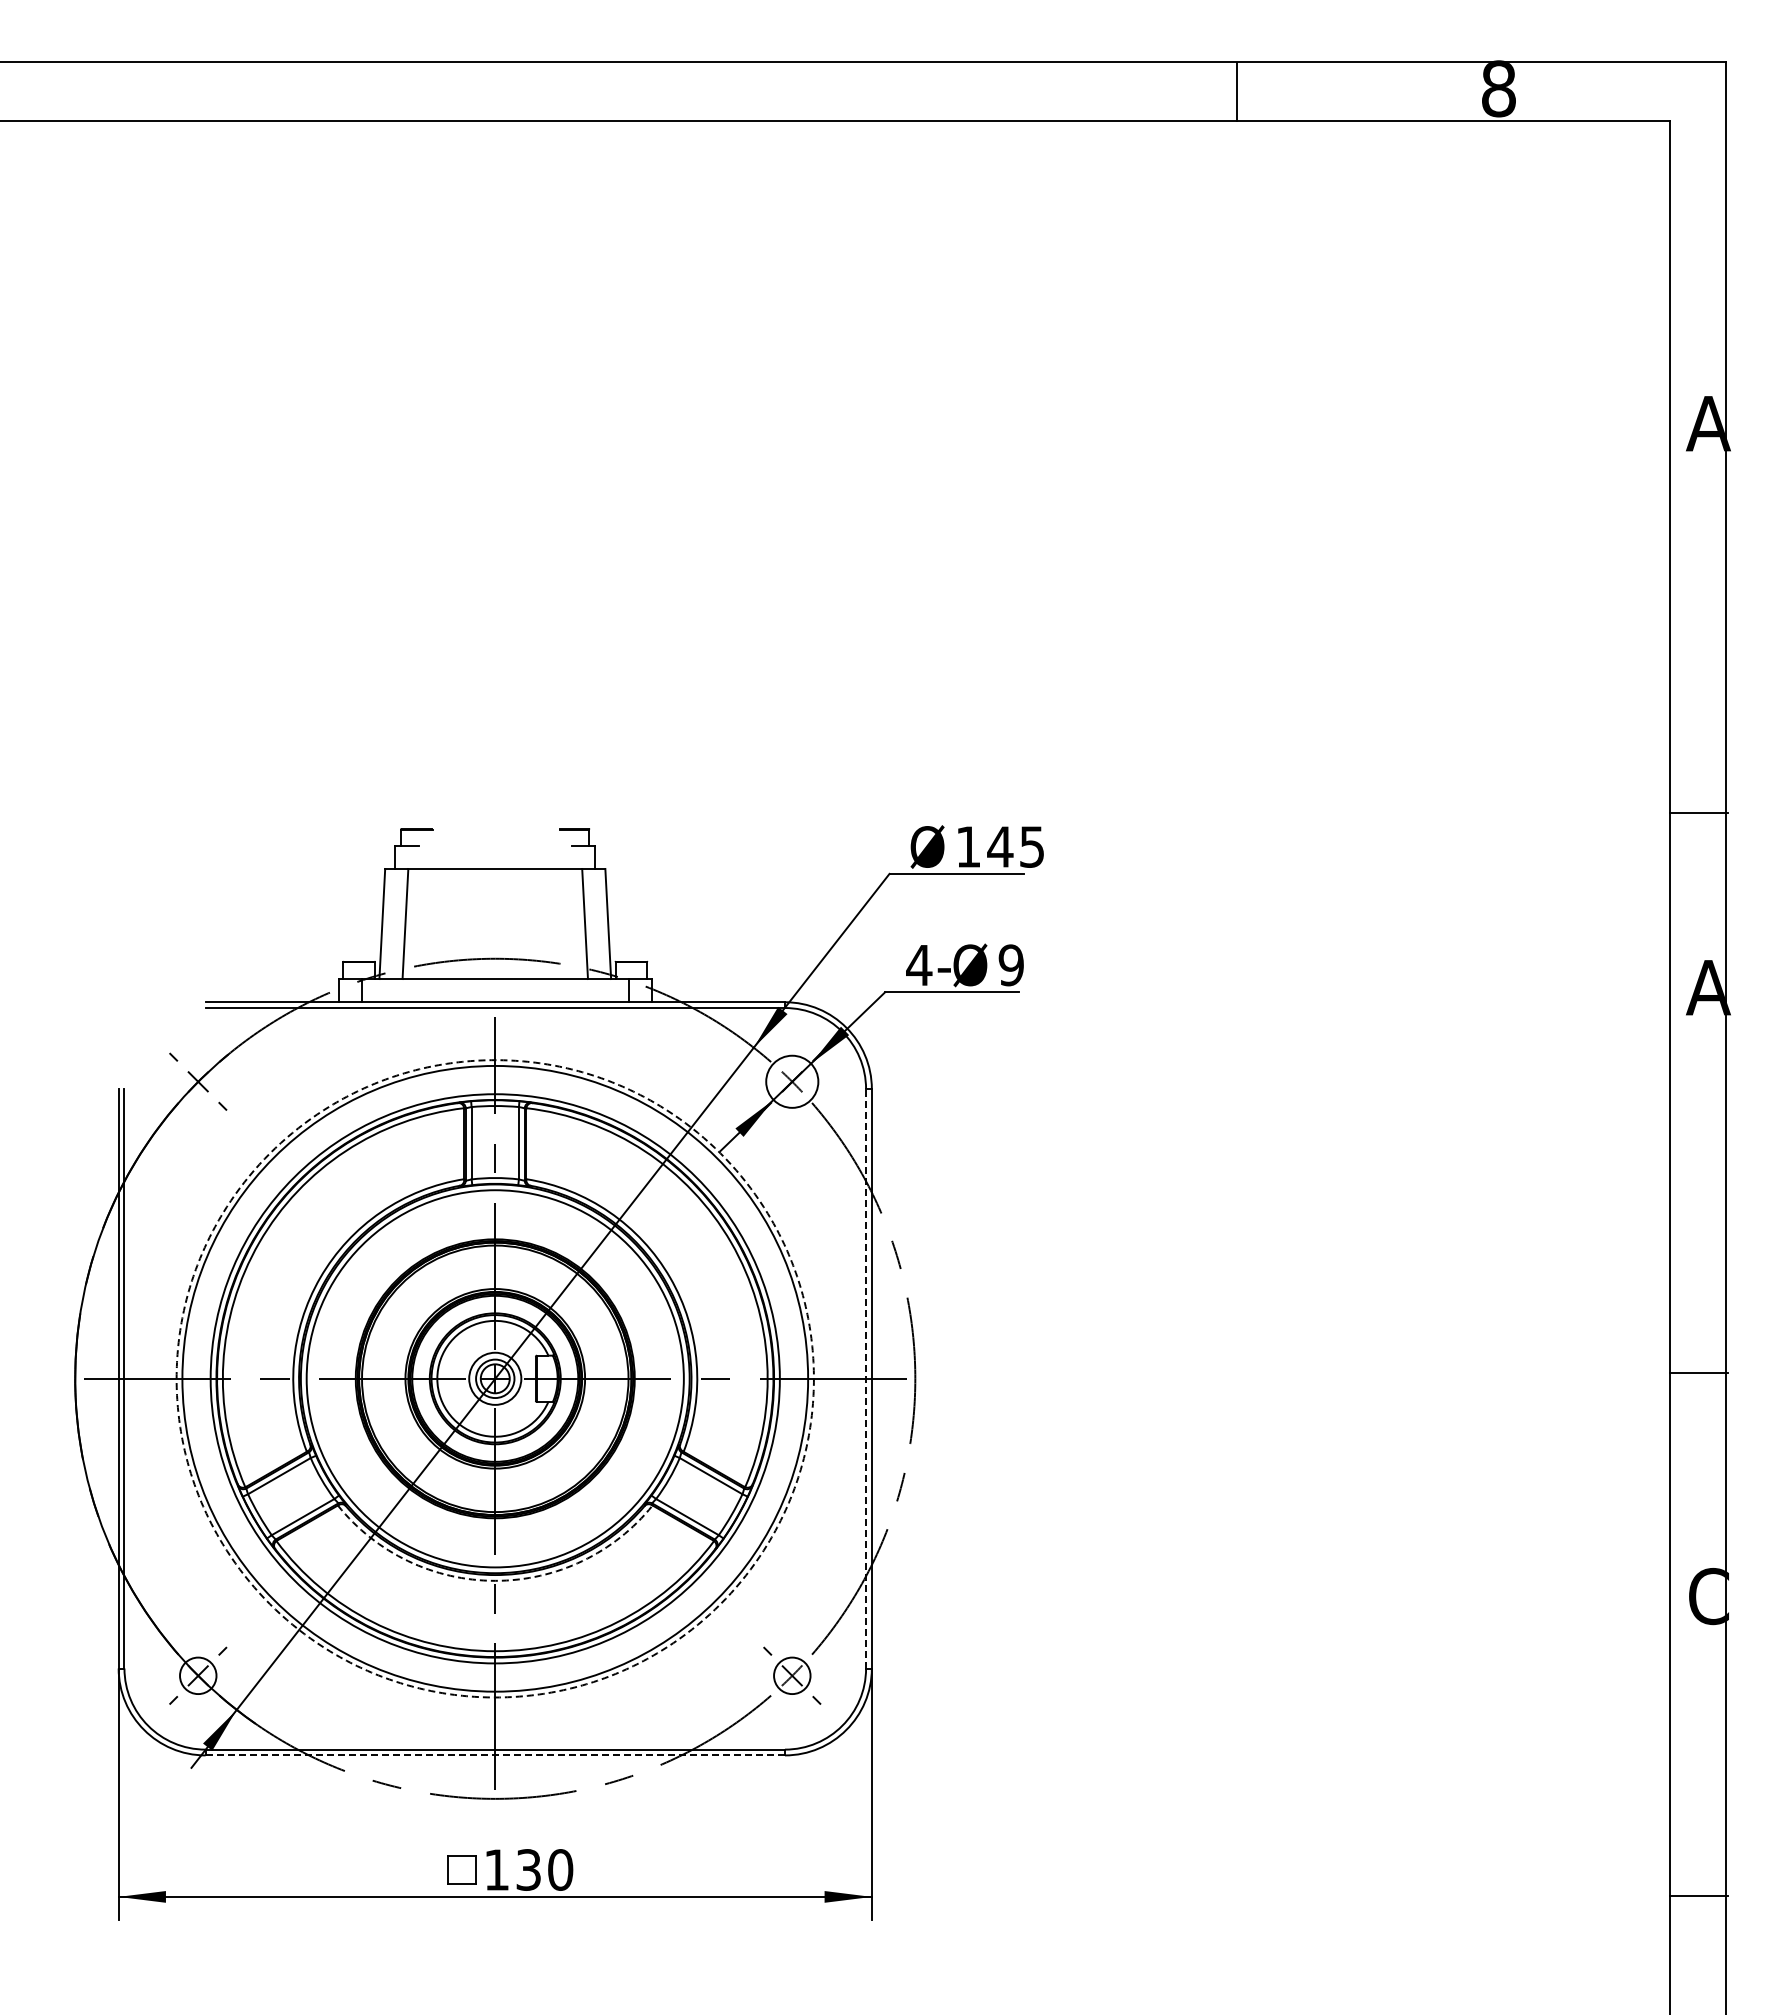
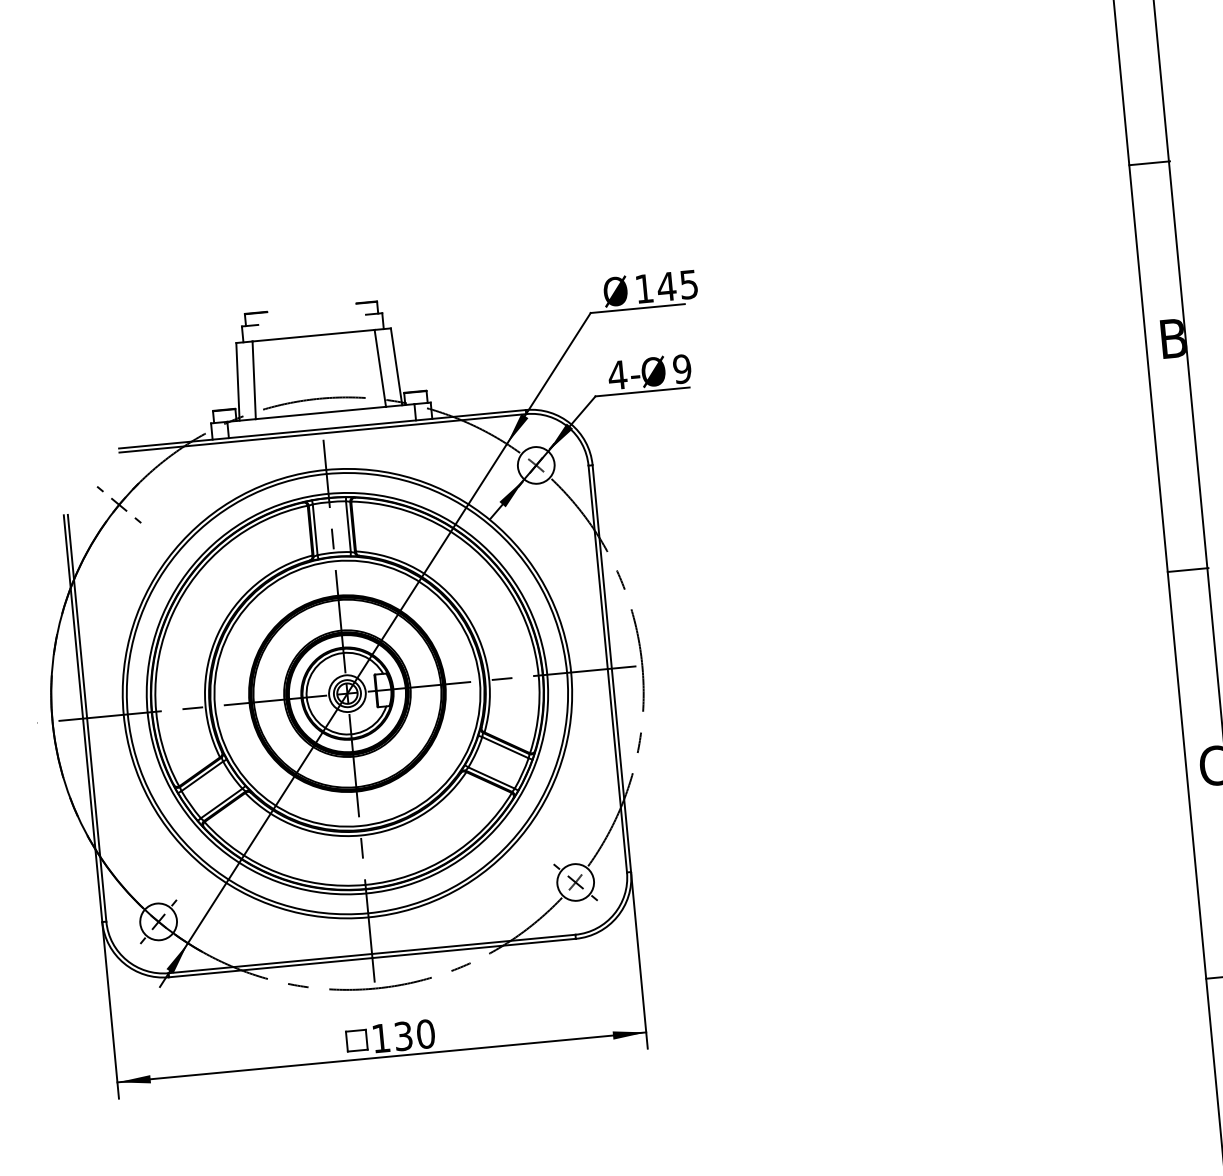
line: (1698, 813) -> (1149, 163), moved
text: (1708, 987) -> (1173, 338), A -> B
line: (1698, 1373) -> (1188, 570), moved
circle: (494, 1378) -> (346, 693), dashed -> solid
line: (866, 1378) -> (608, 668), dashed -> solid
arc: (495, 1580) -> (360, 835), dashed -> solid
circle: (198, 1675) -> (158, 921), size x1.43
circle: (792, 1675) -> (575, 882), size x1.43
line: (495, 1755) -> (372, 958), dashed -> solid

